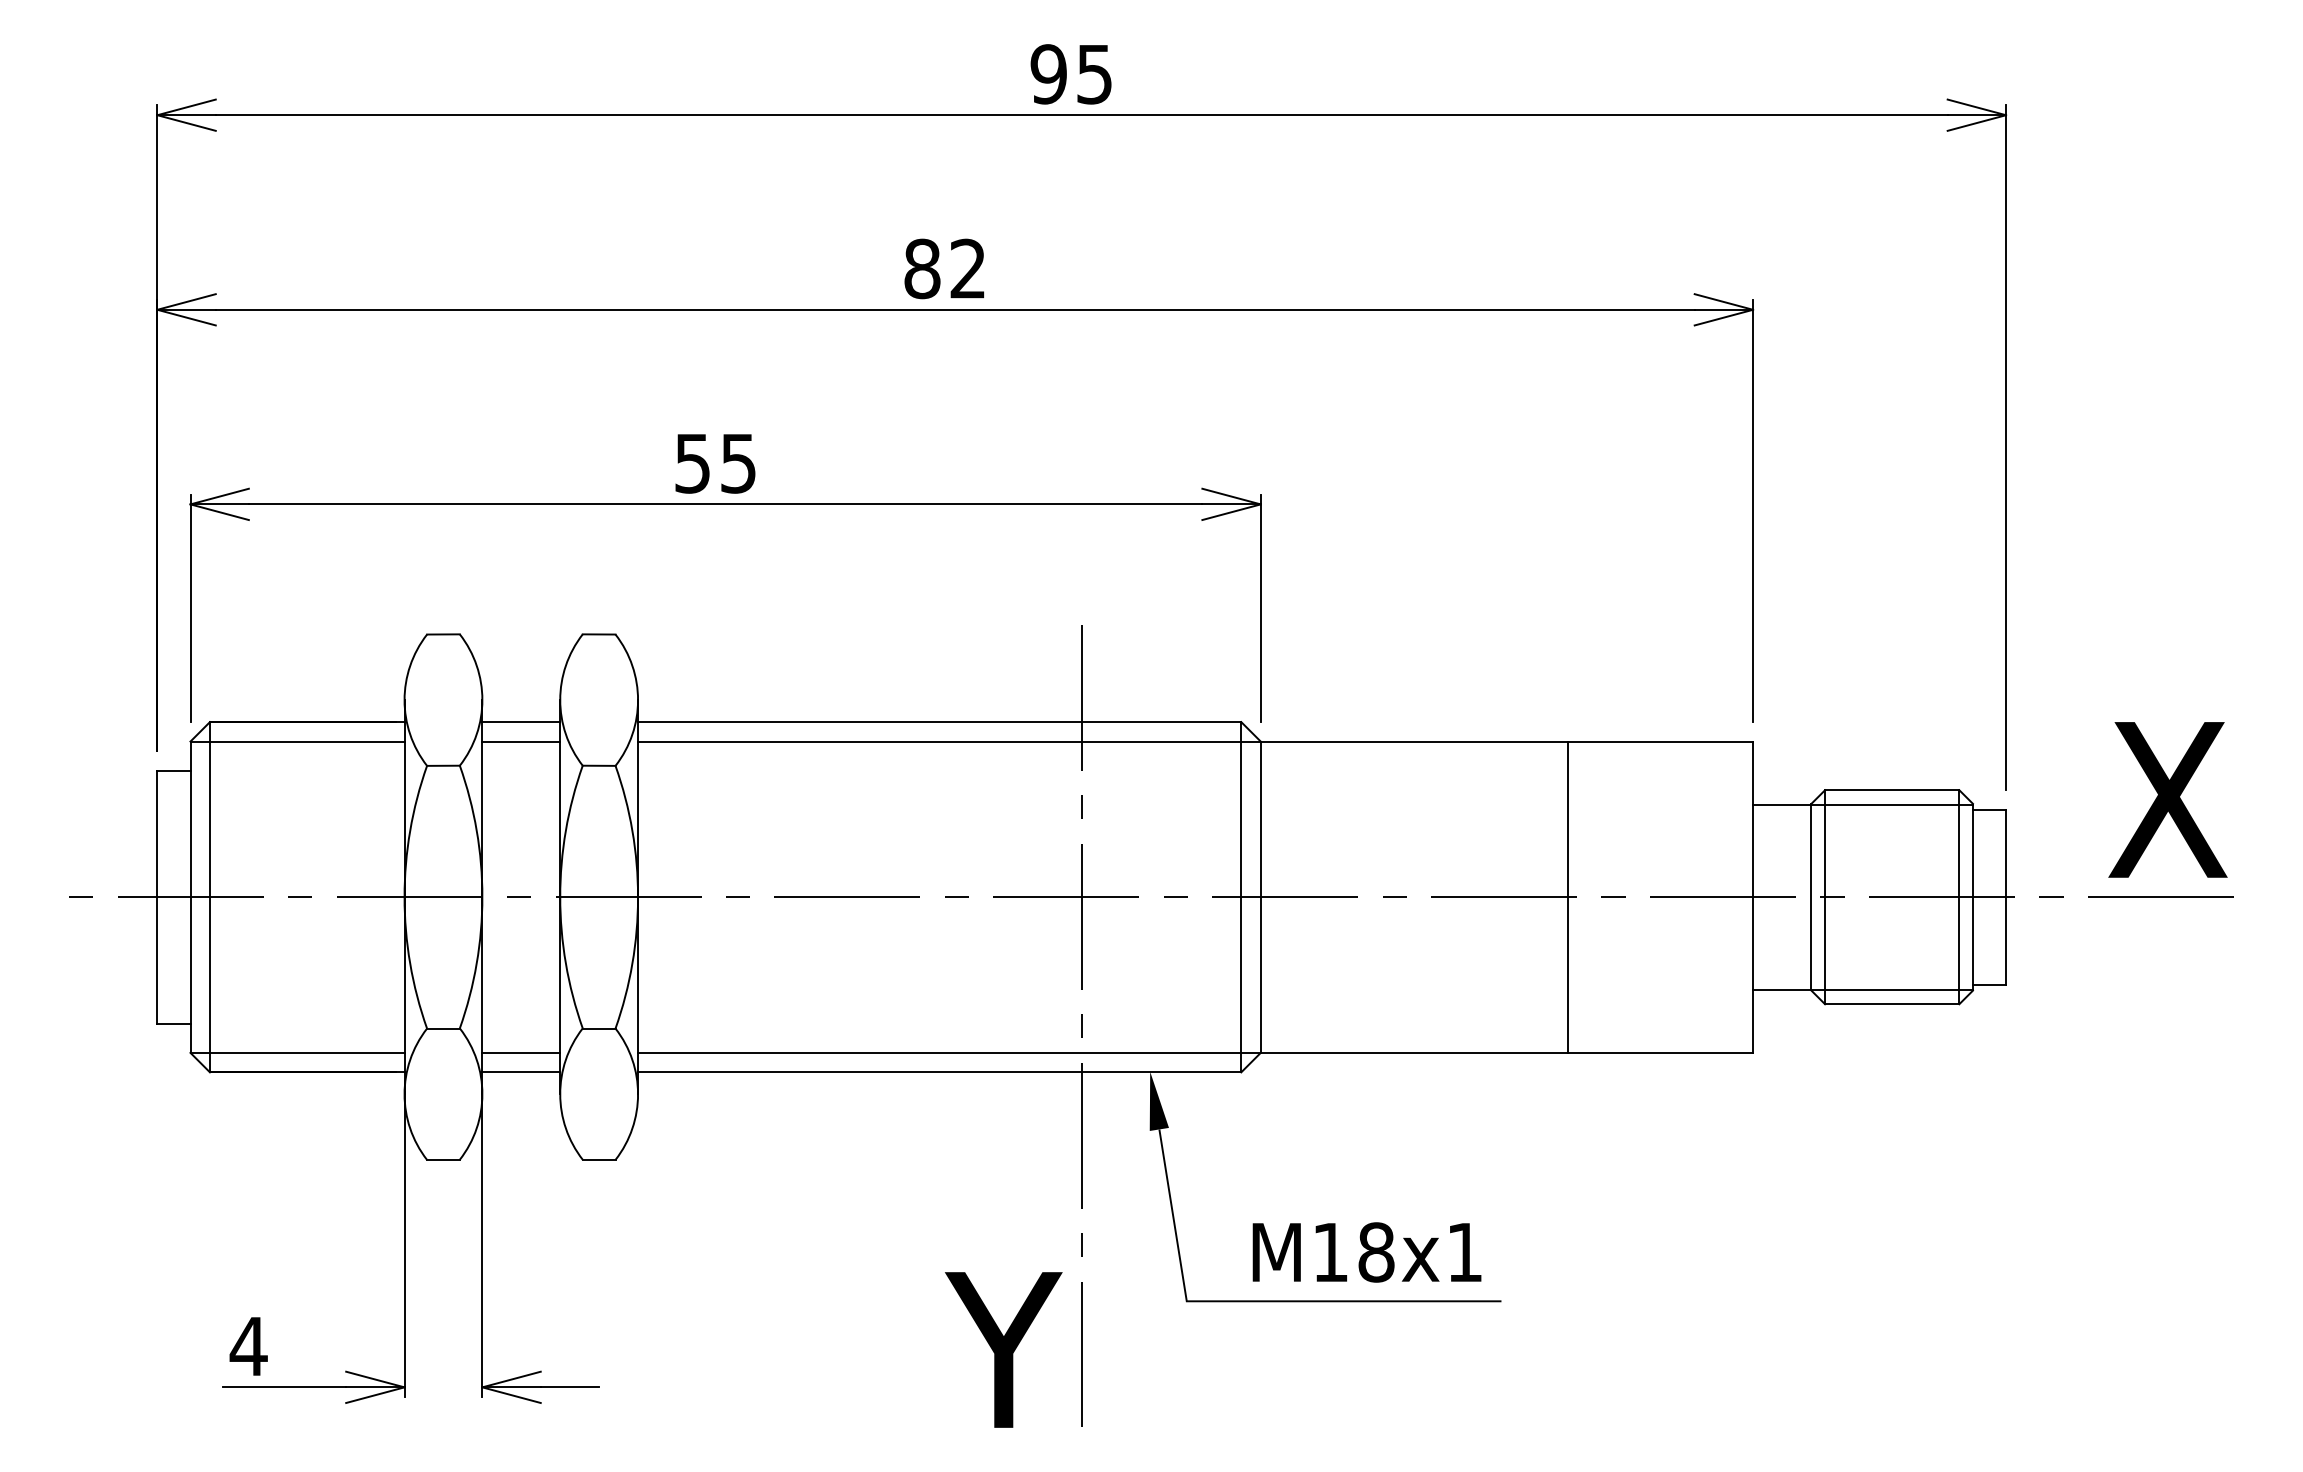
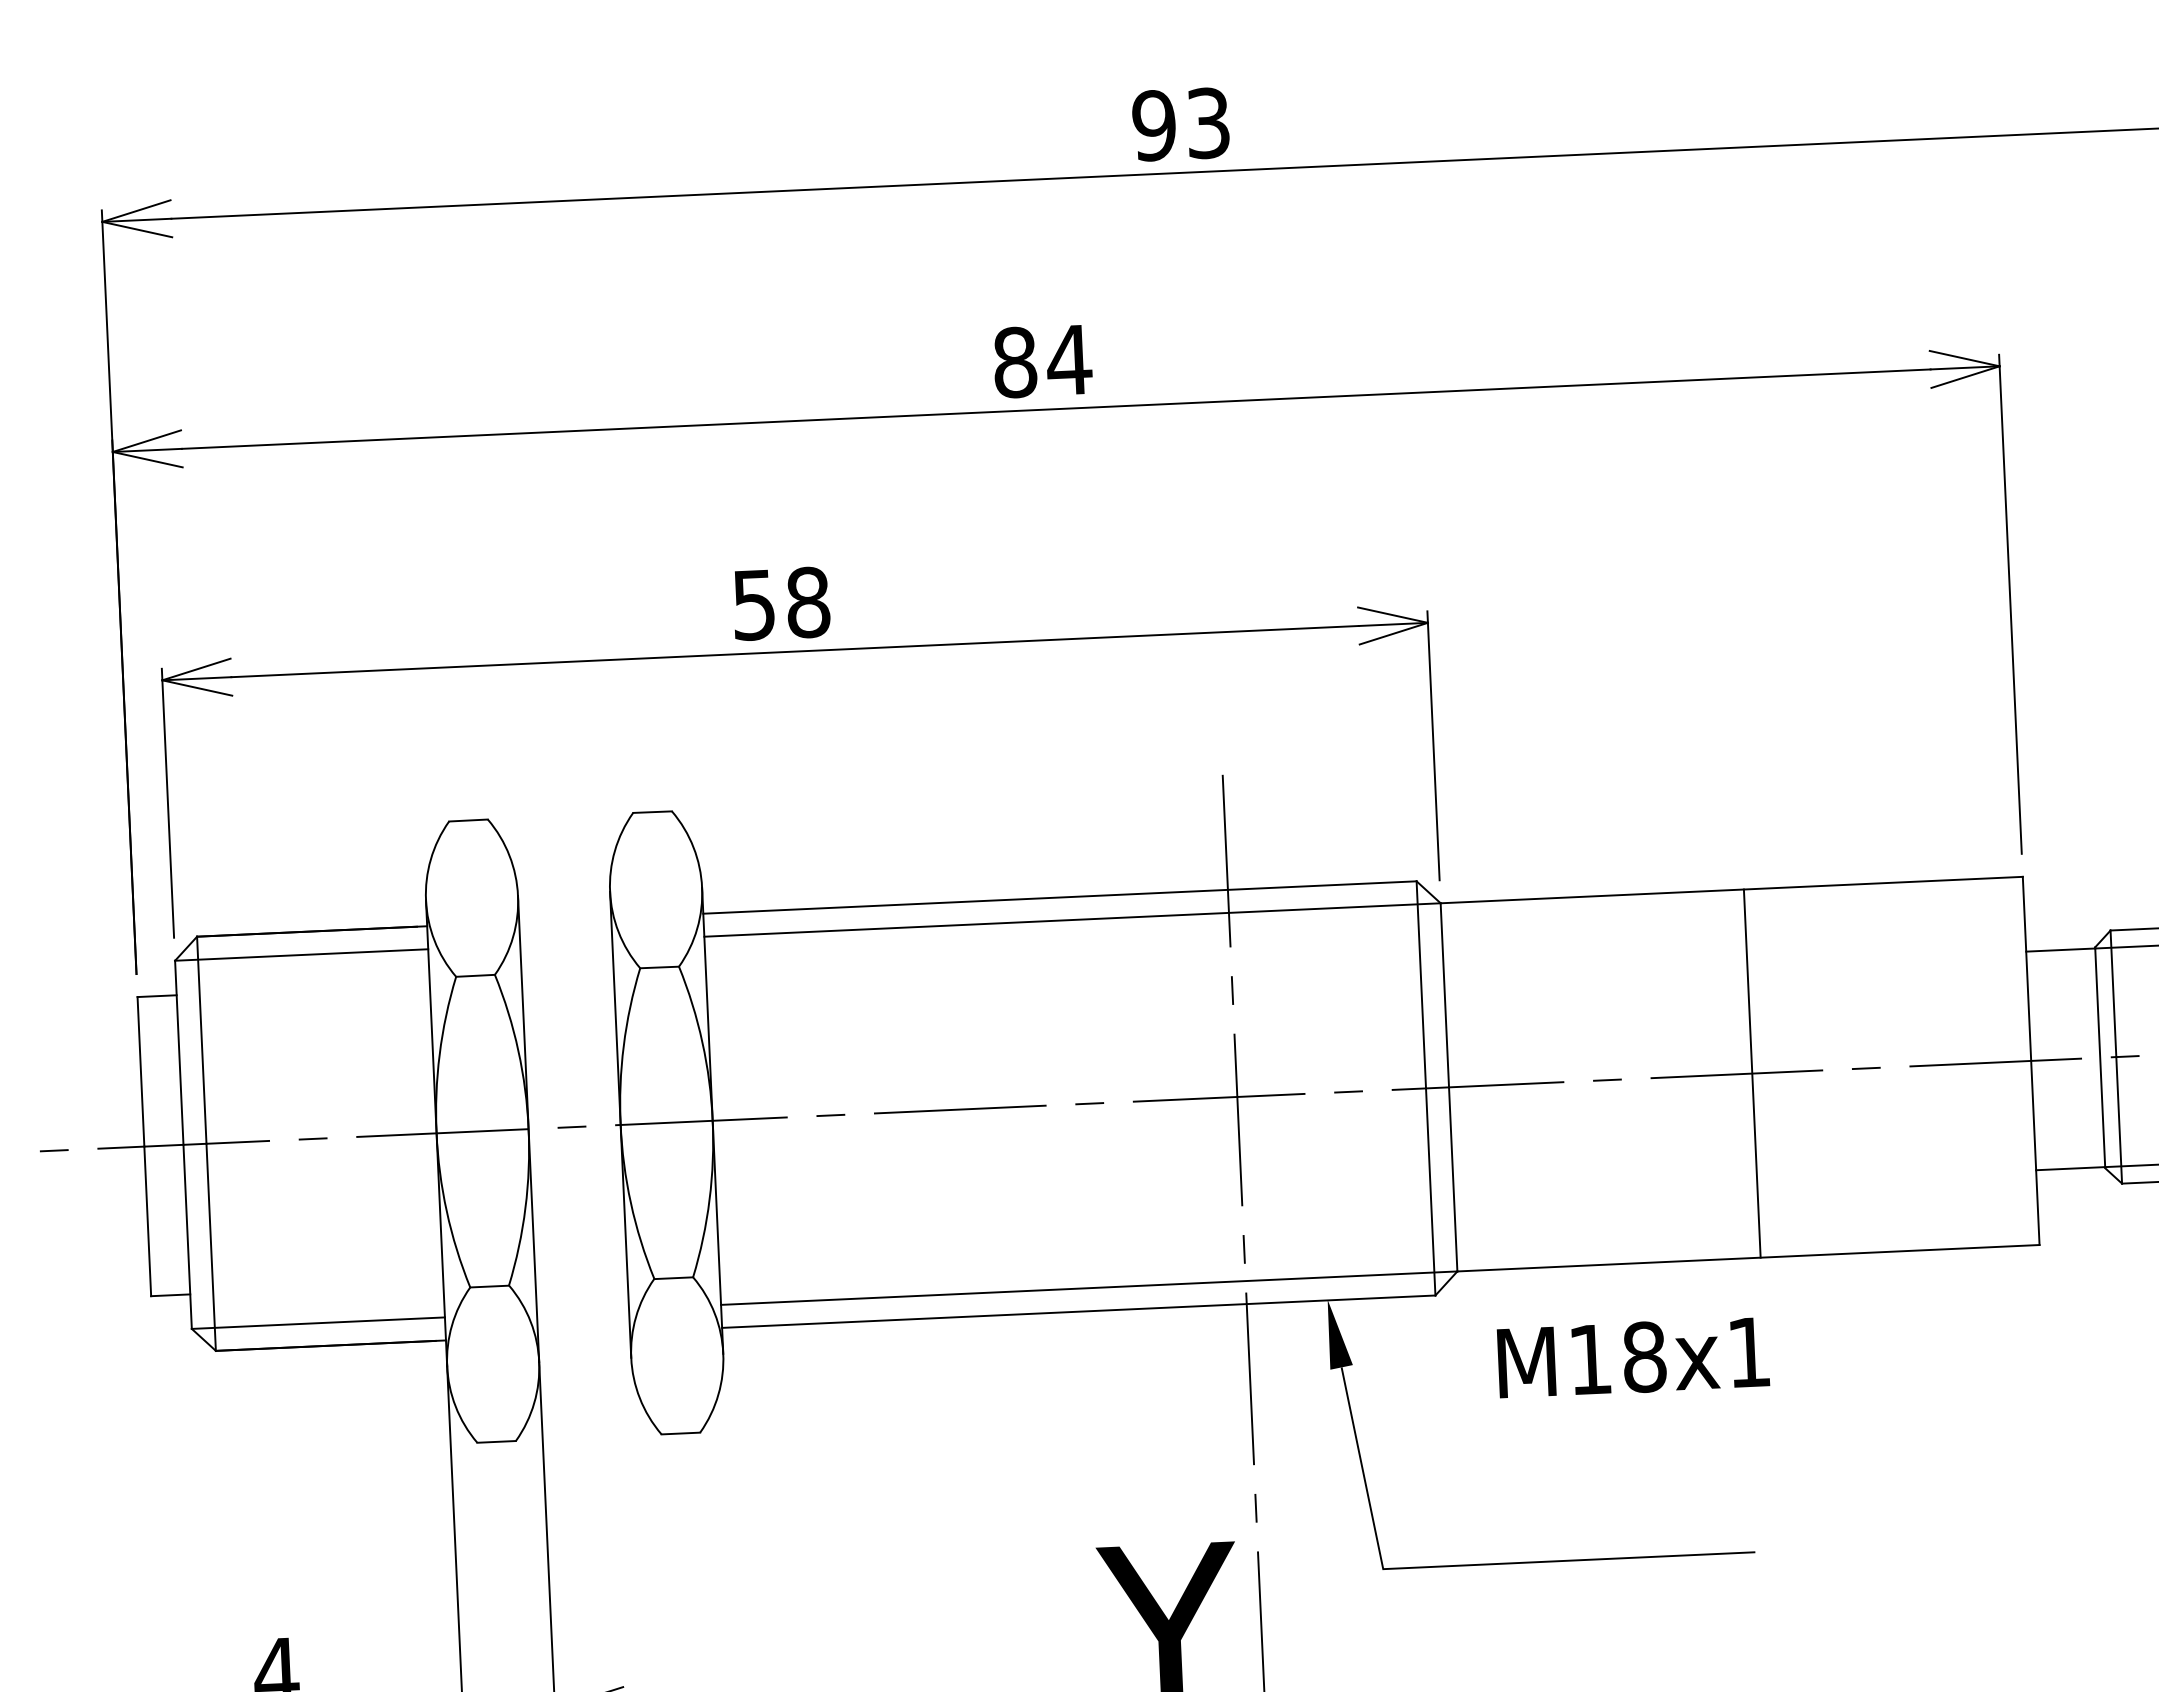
text: (1094, 73) -> (1208, 122), 95 -> 93
text: (968, 268) -> (1069, 359), 82 -> 84
text: (738, 463) -> (808, 602), 55 -> 58
line: (521, 722) -> (565, 920), removed
line: (521, 741) -> (566, 942), removed
line: (1568, 896) -> (1752, 1072), moved
line: (521, 1052) -> (583, 1310), removed
line: (521, 1072) -> (584, 1334), removed
text: (1366, 1252) -> (1632, 1357), moved

